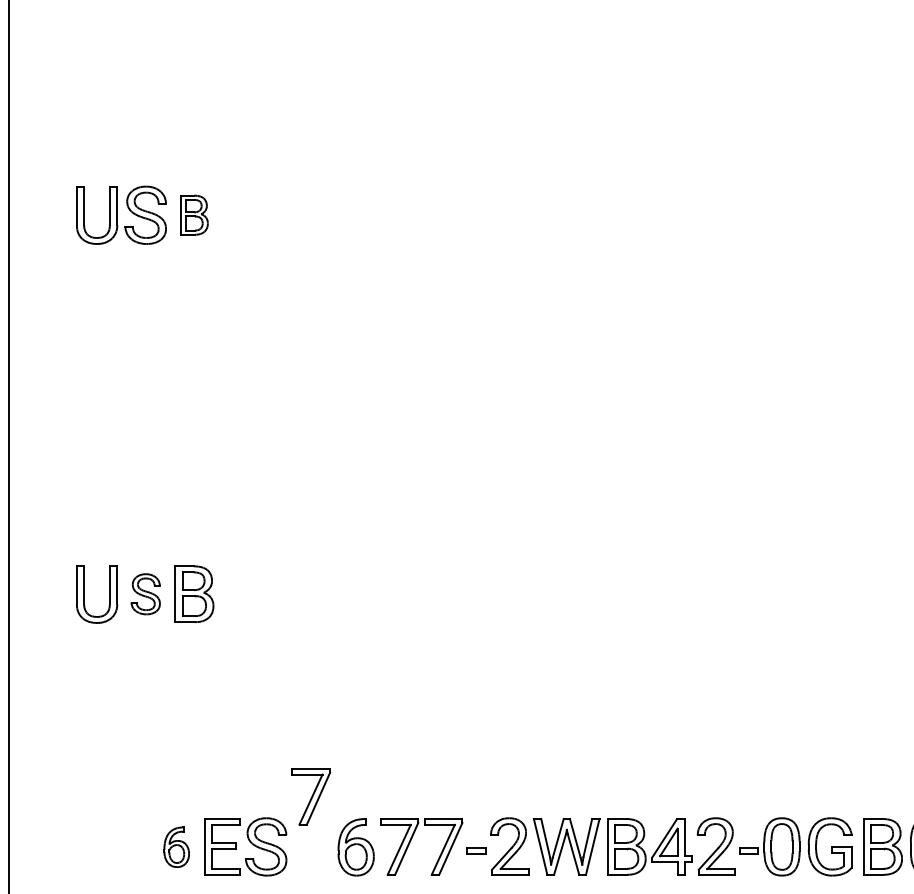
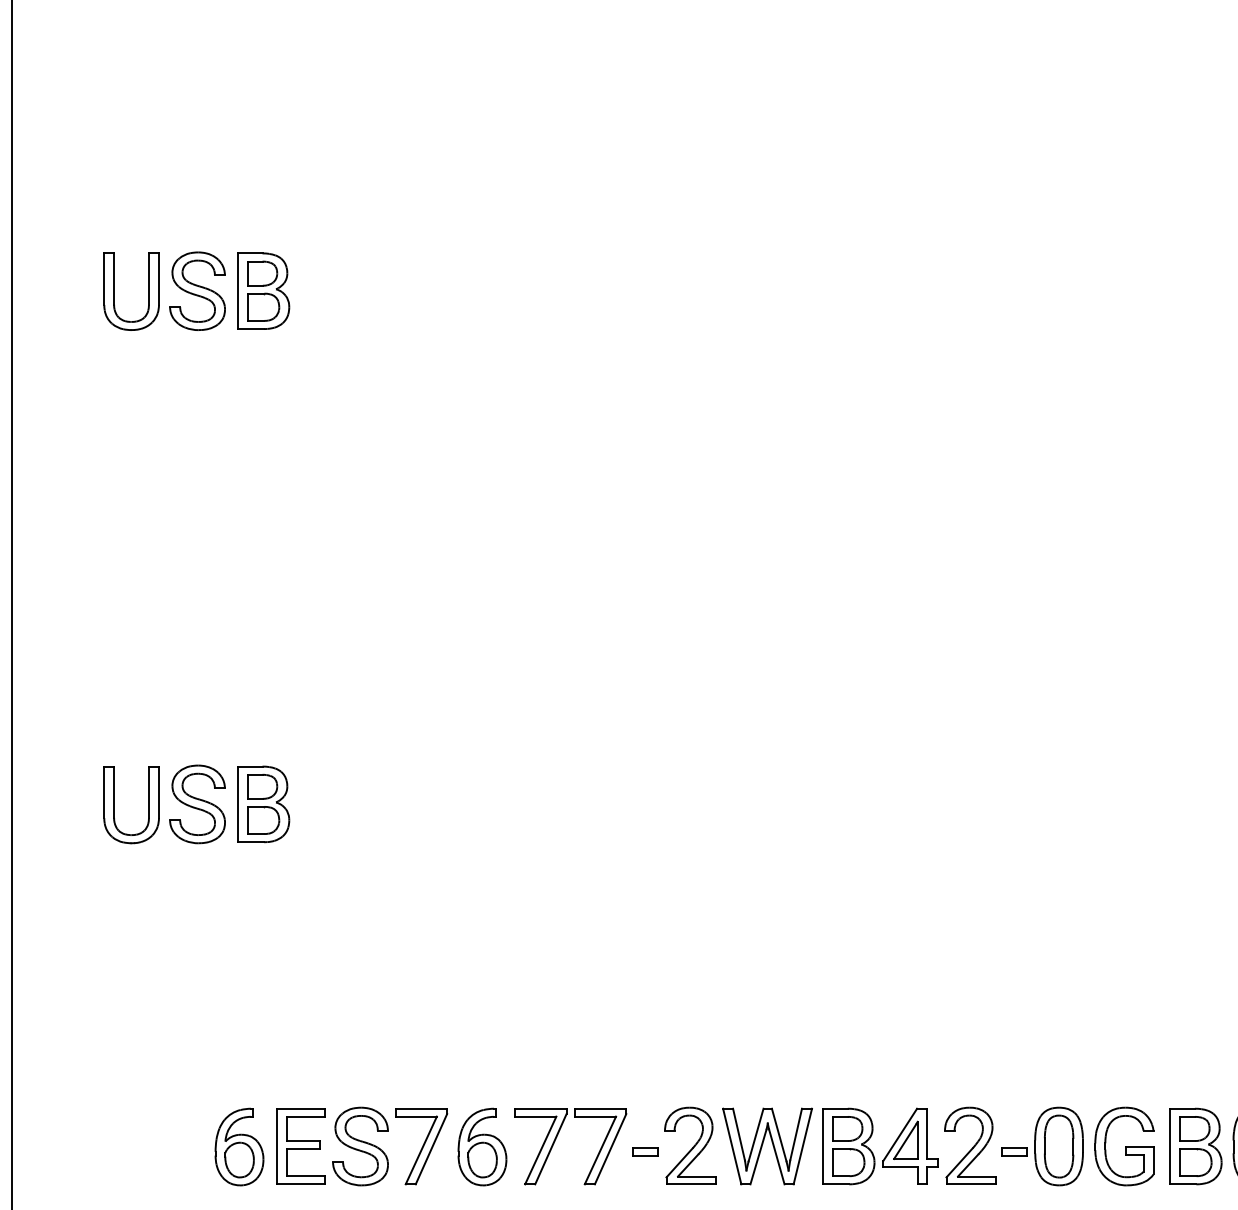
part: (194, 214) -> (263, 290), size x1.43
part: (145, 594) -> (197, 804), size x1.43
part: (311, 796) -> (421, 1146), moved
part: (176, 846) -> (239, 1146), size x1.43

